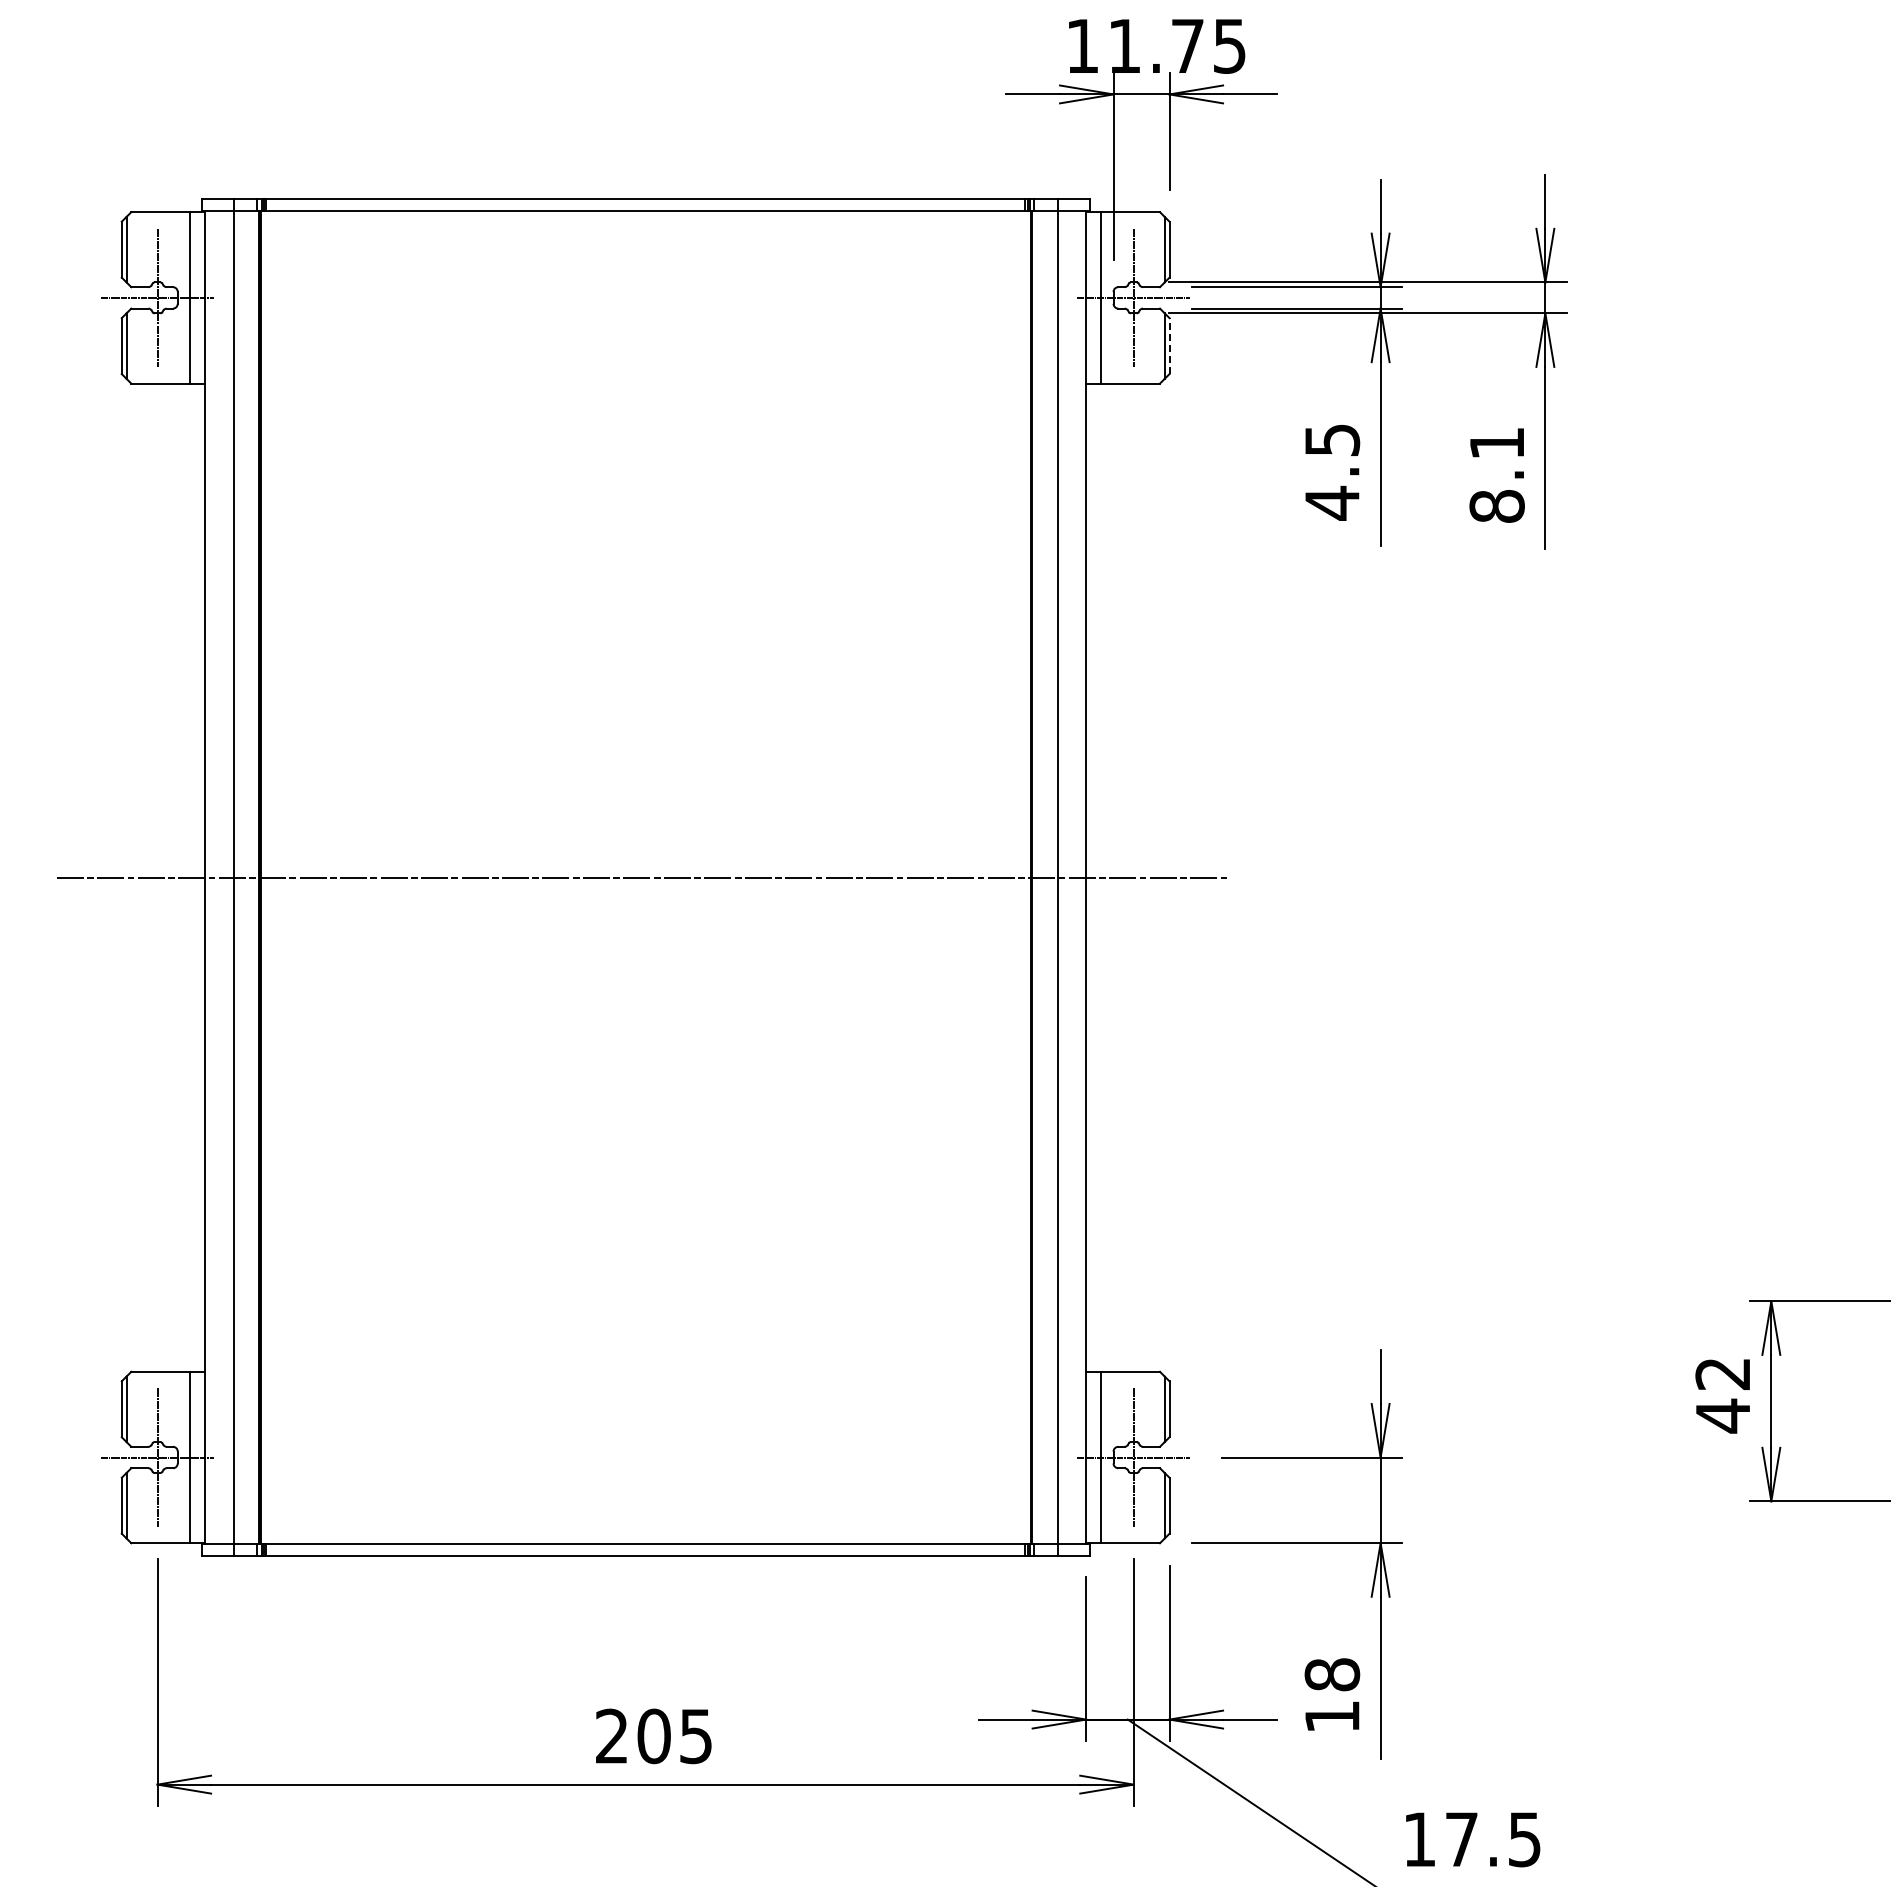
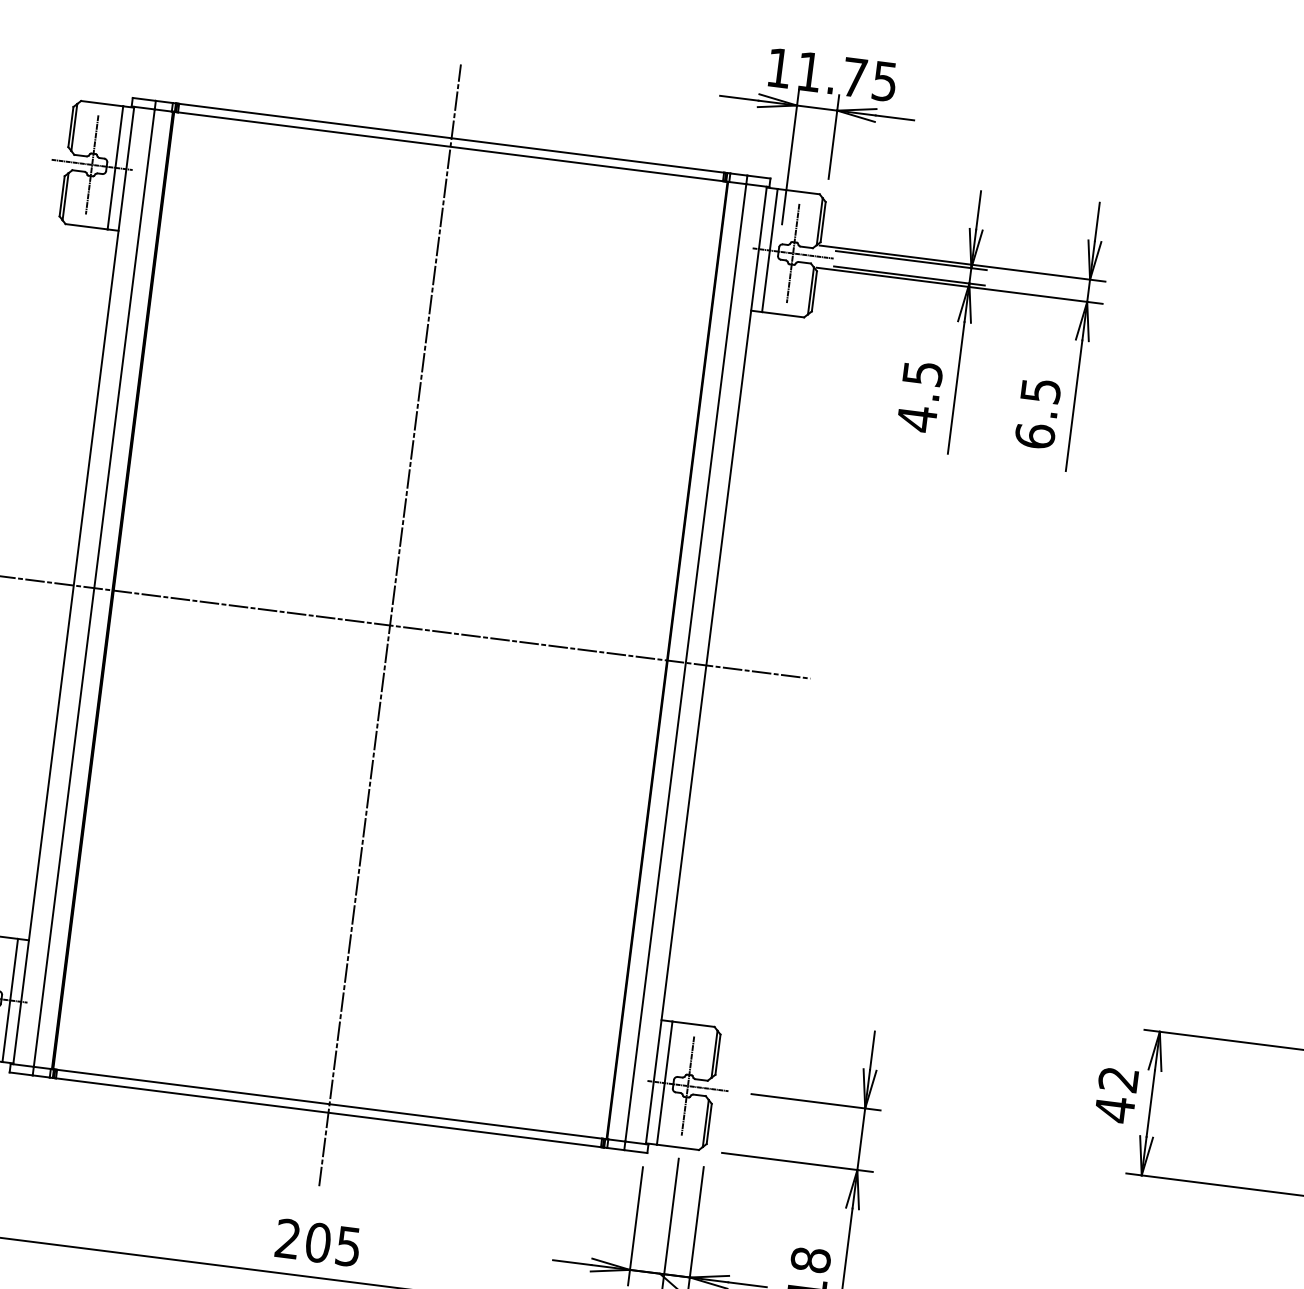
line: (1169, 346) -> (814, 291), dashed -> solid
text: (1496, 475) -> (1037, 413), 8.1 -> 6.5
line: (645, 877) -> (389, 625), added

